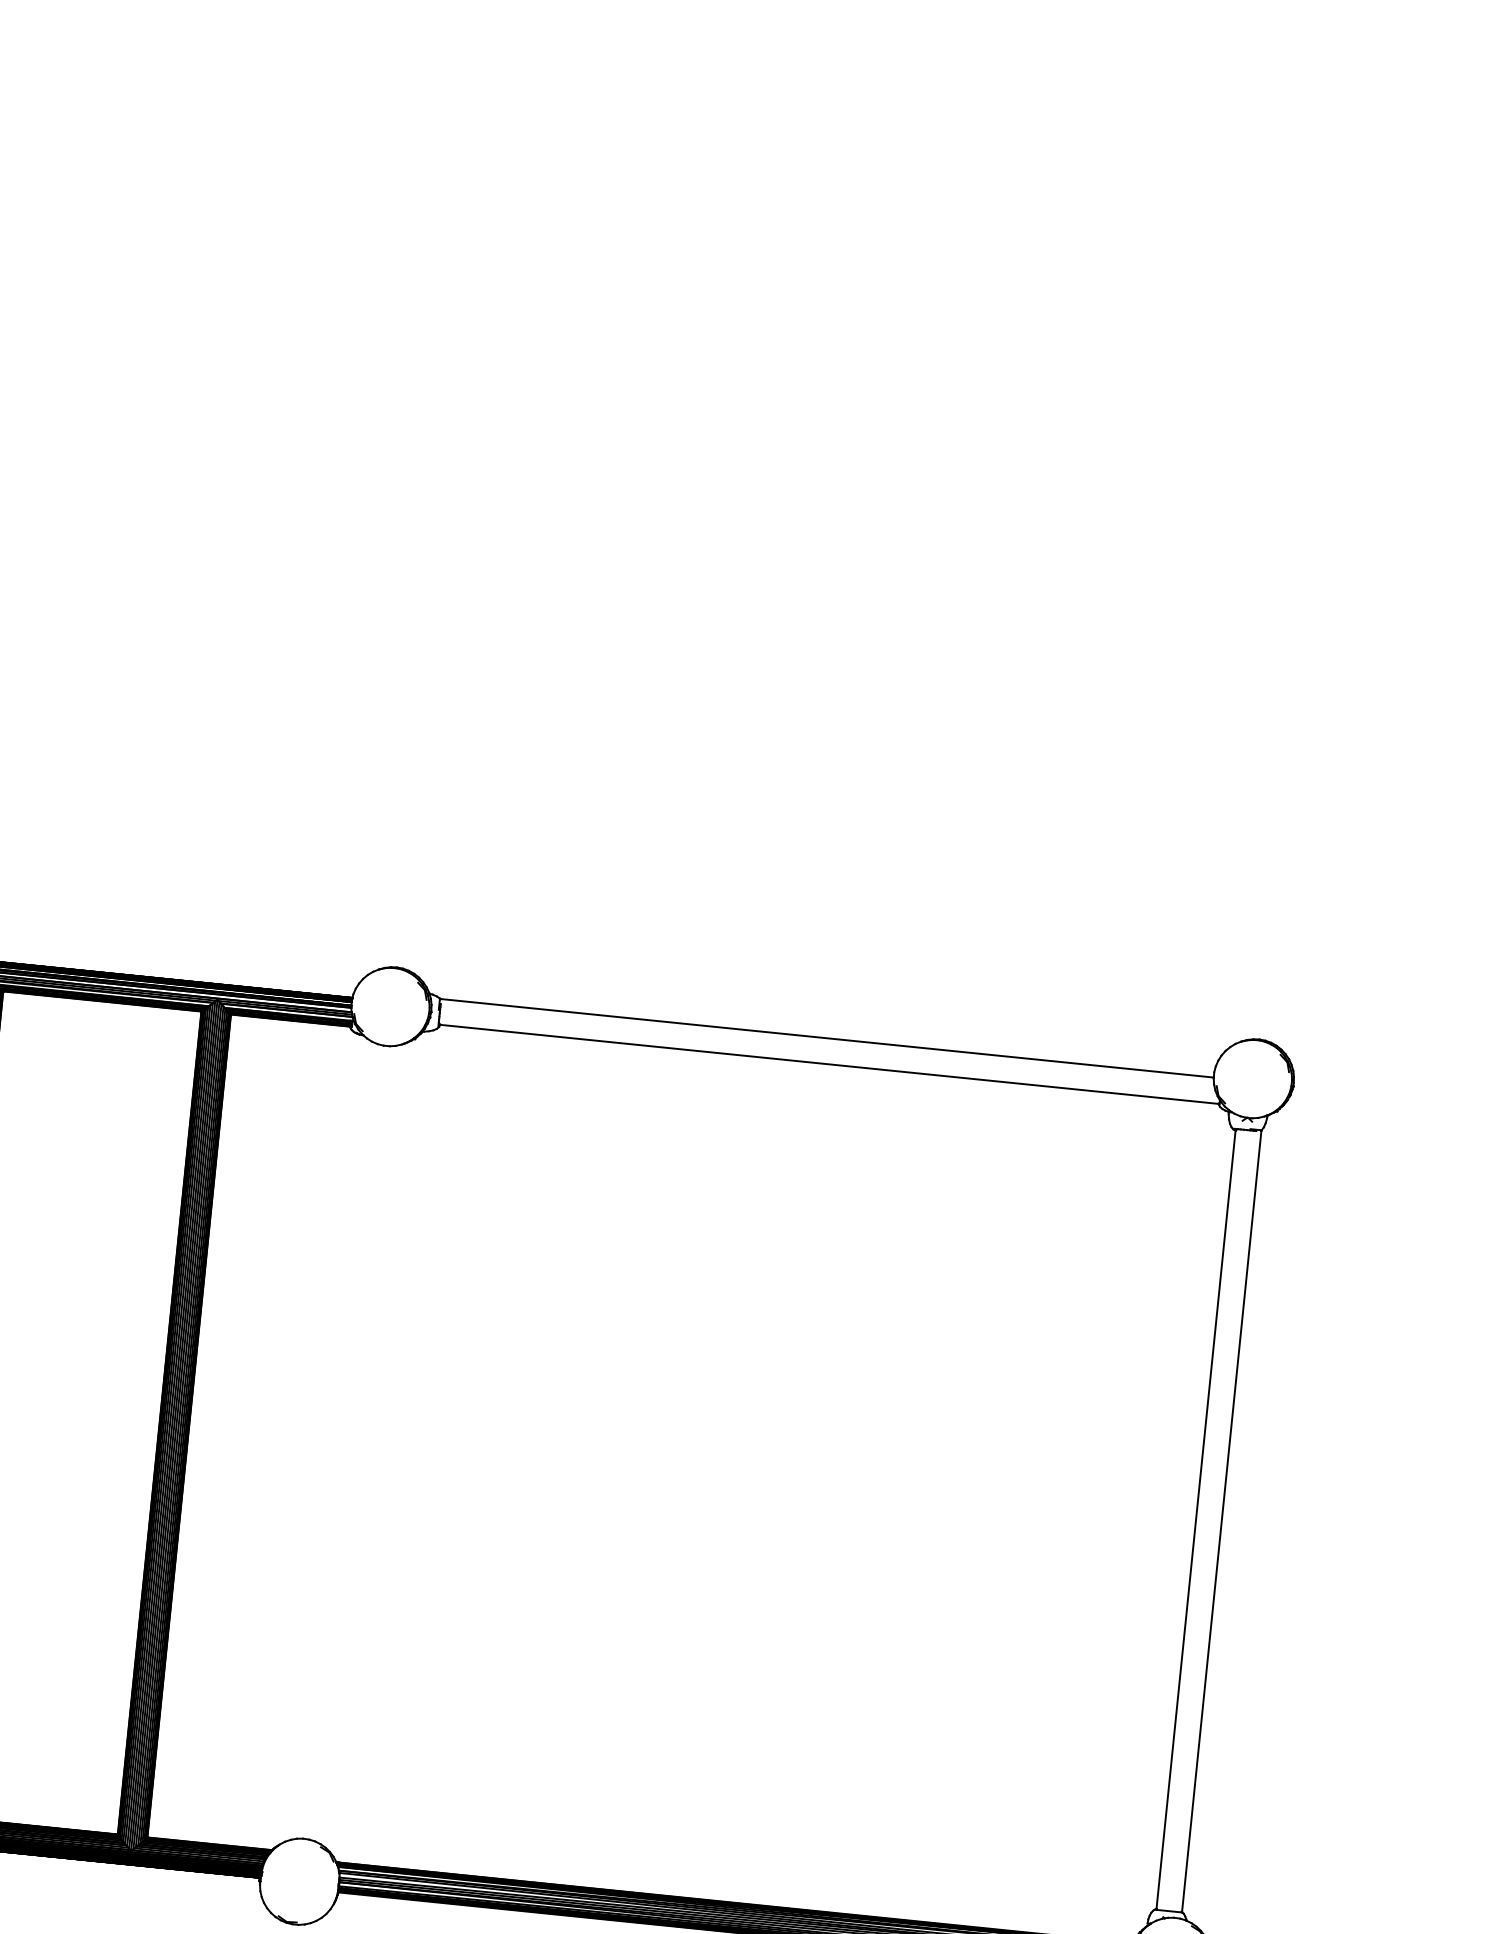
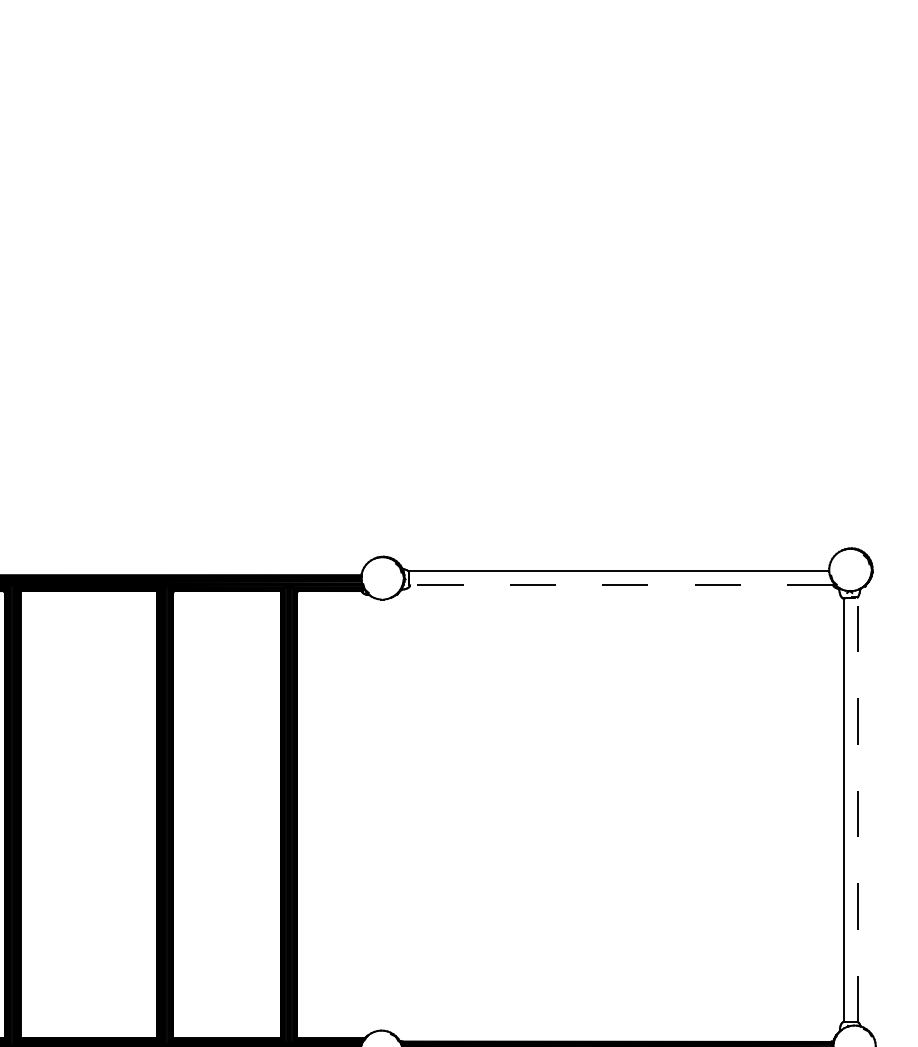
line: (828, 1064) -> (621, 585), solid -> dashed
line: (1221, 1520) -> (857, 809), solid -> dashed

